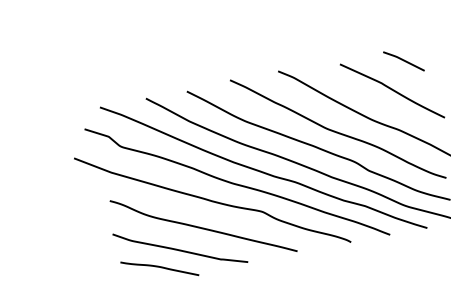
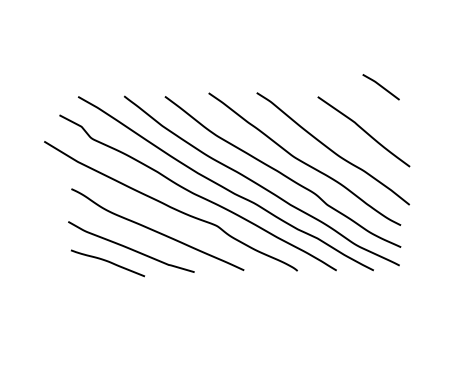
curve: (403, 60) -> (380, 86), moved

